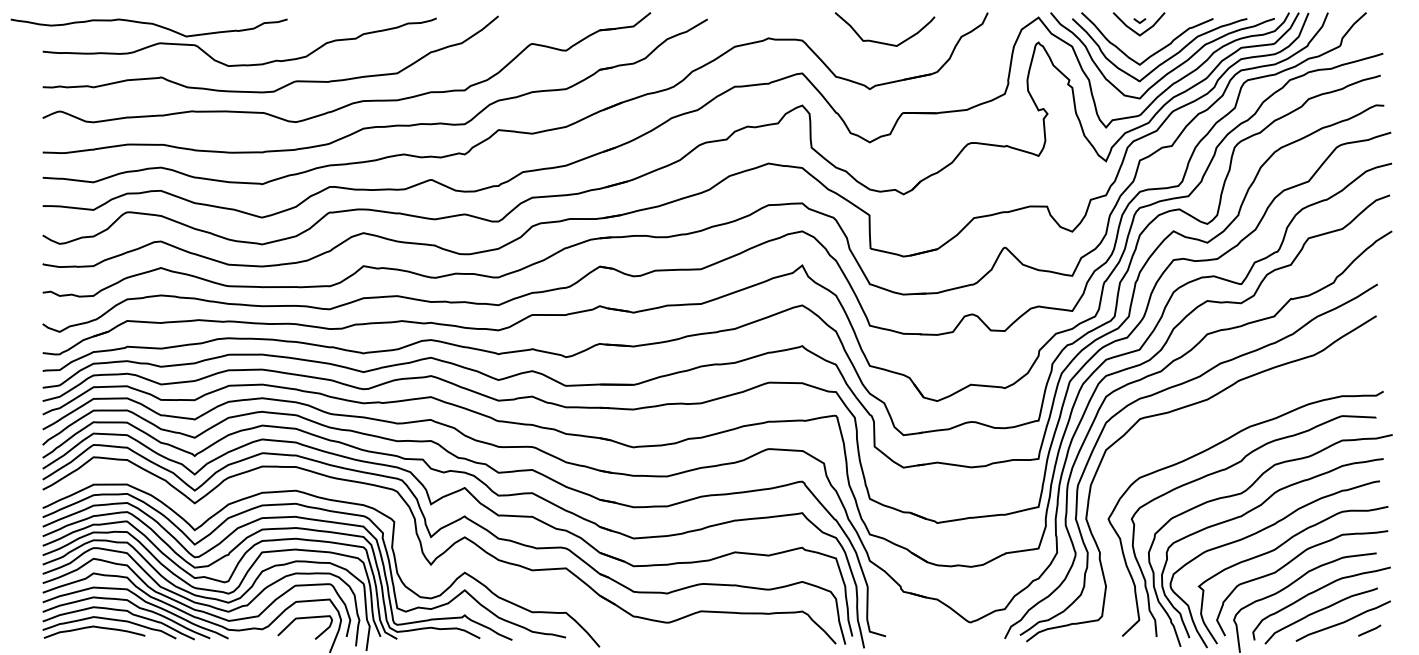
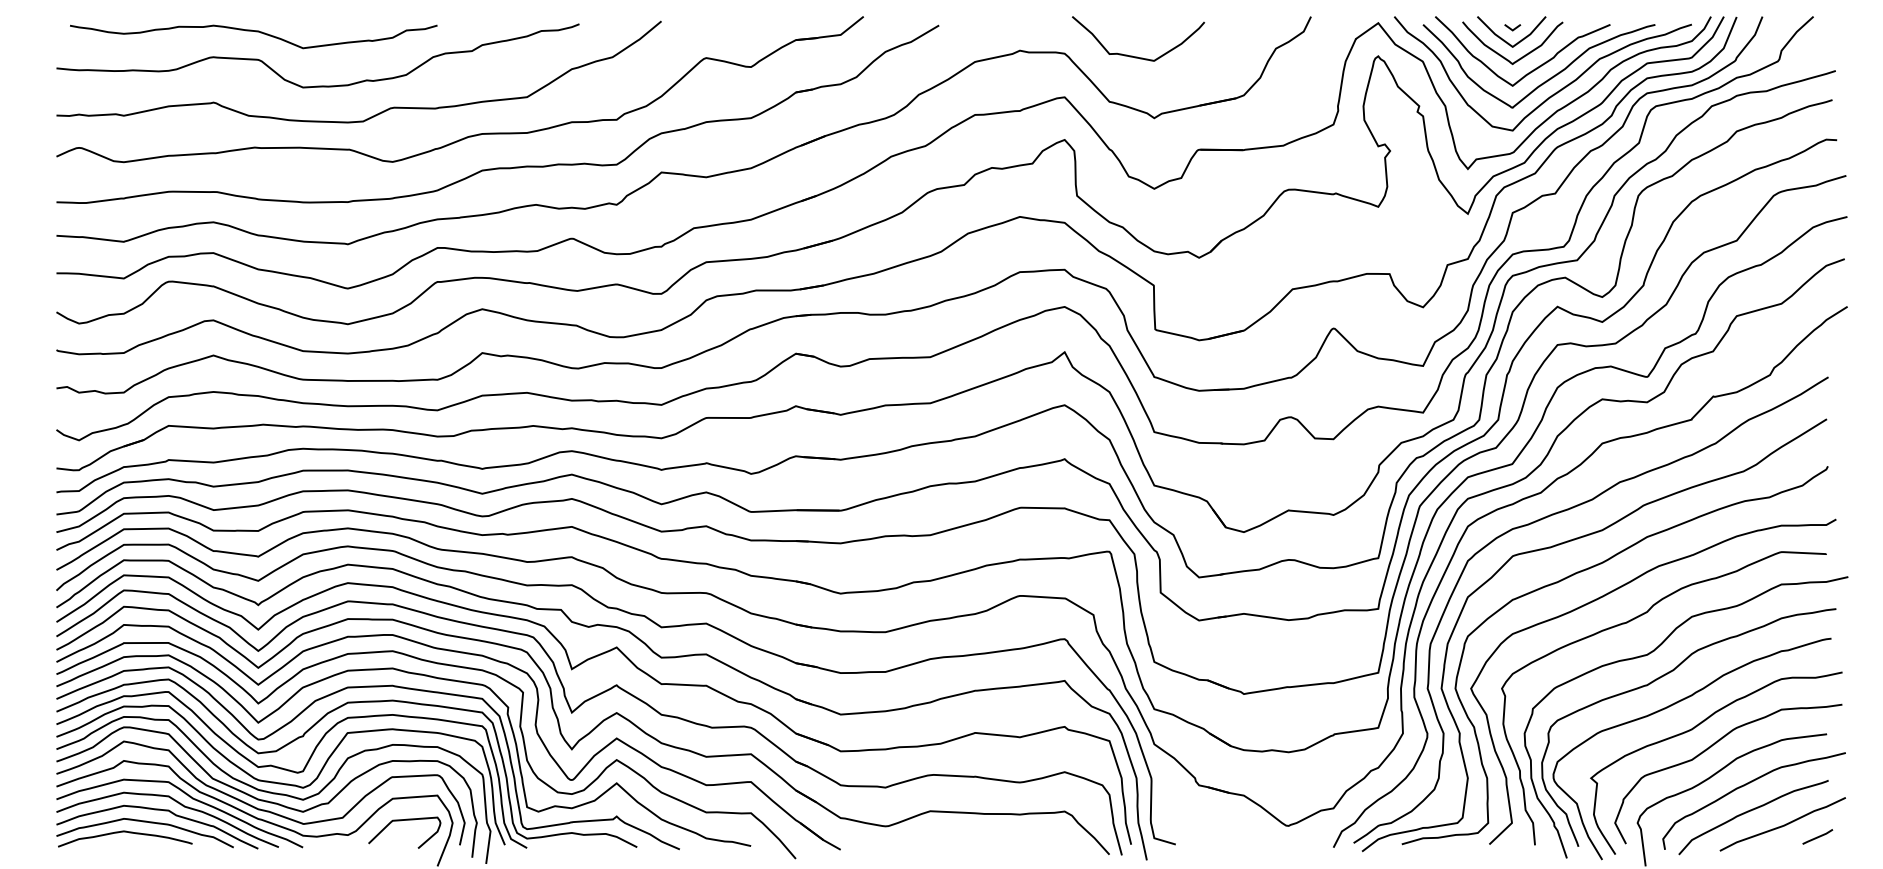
curve: (150, 24) -> (255, 32), moved
curve: (880, 41) -> (1132, 55), moved
curve: (1132, 41) -> (1502, 55), added
curve: (1191, 431) -> (1581, 572), added
part: (347, 492) -> (460, 653), added

